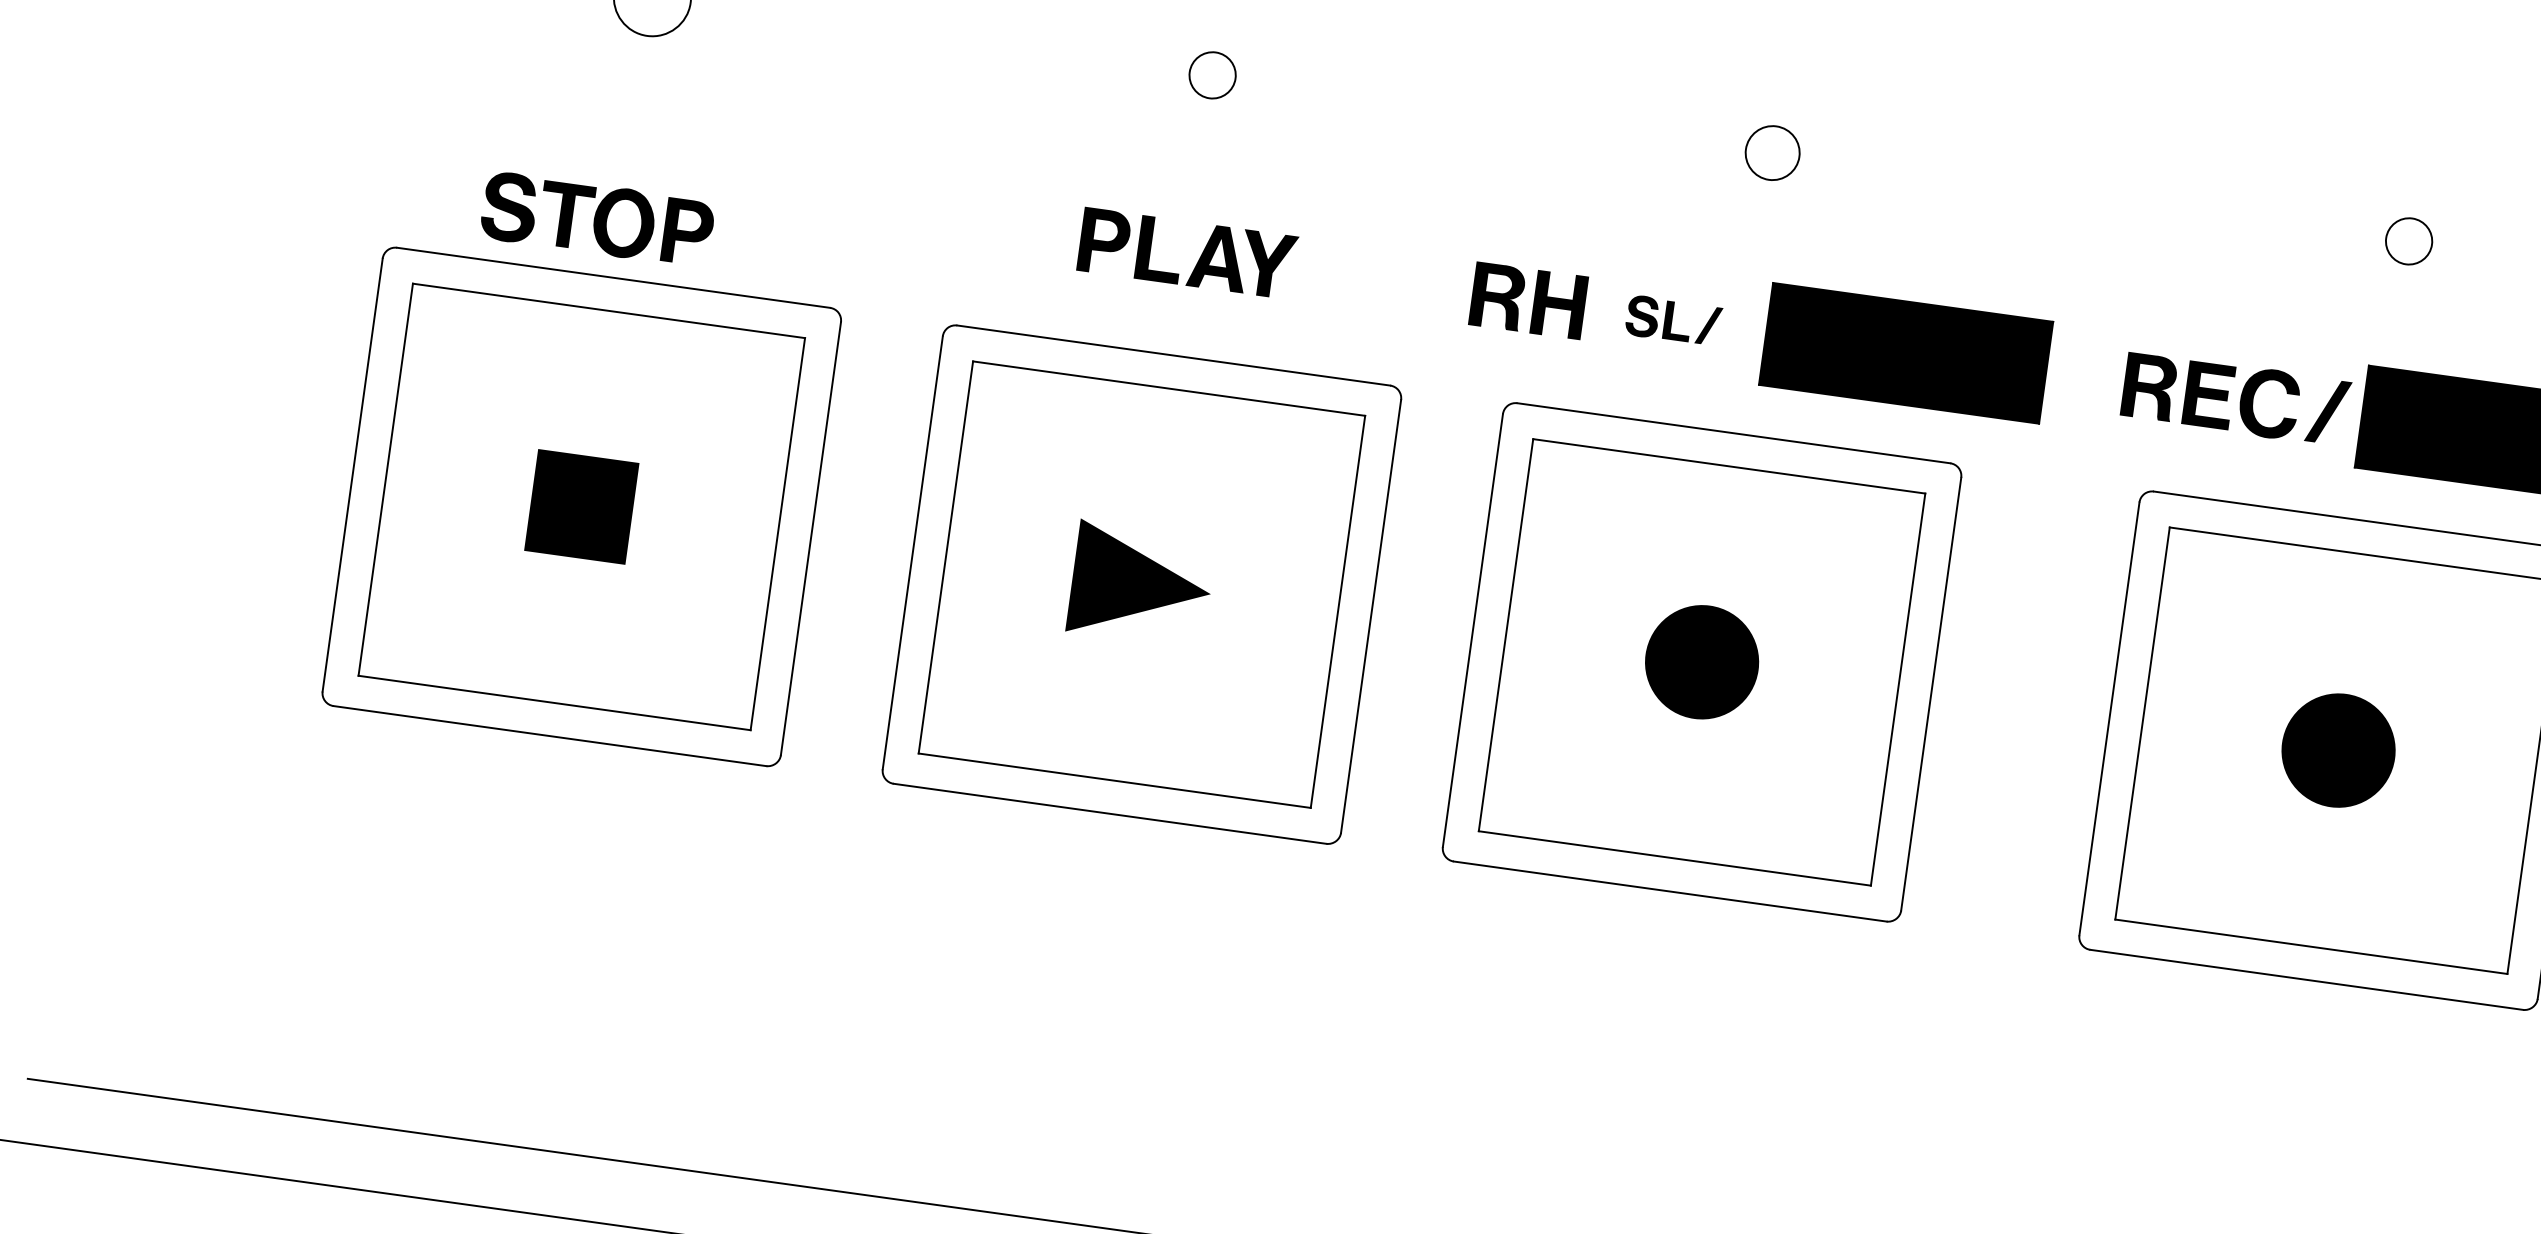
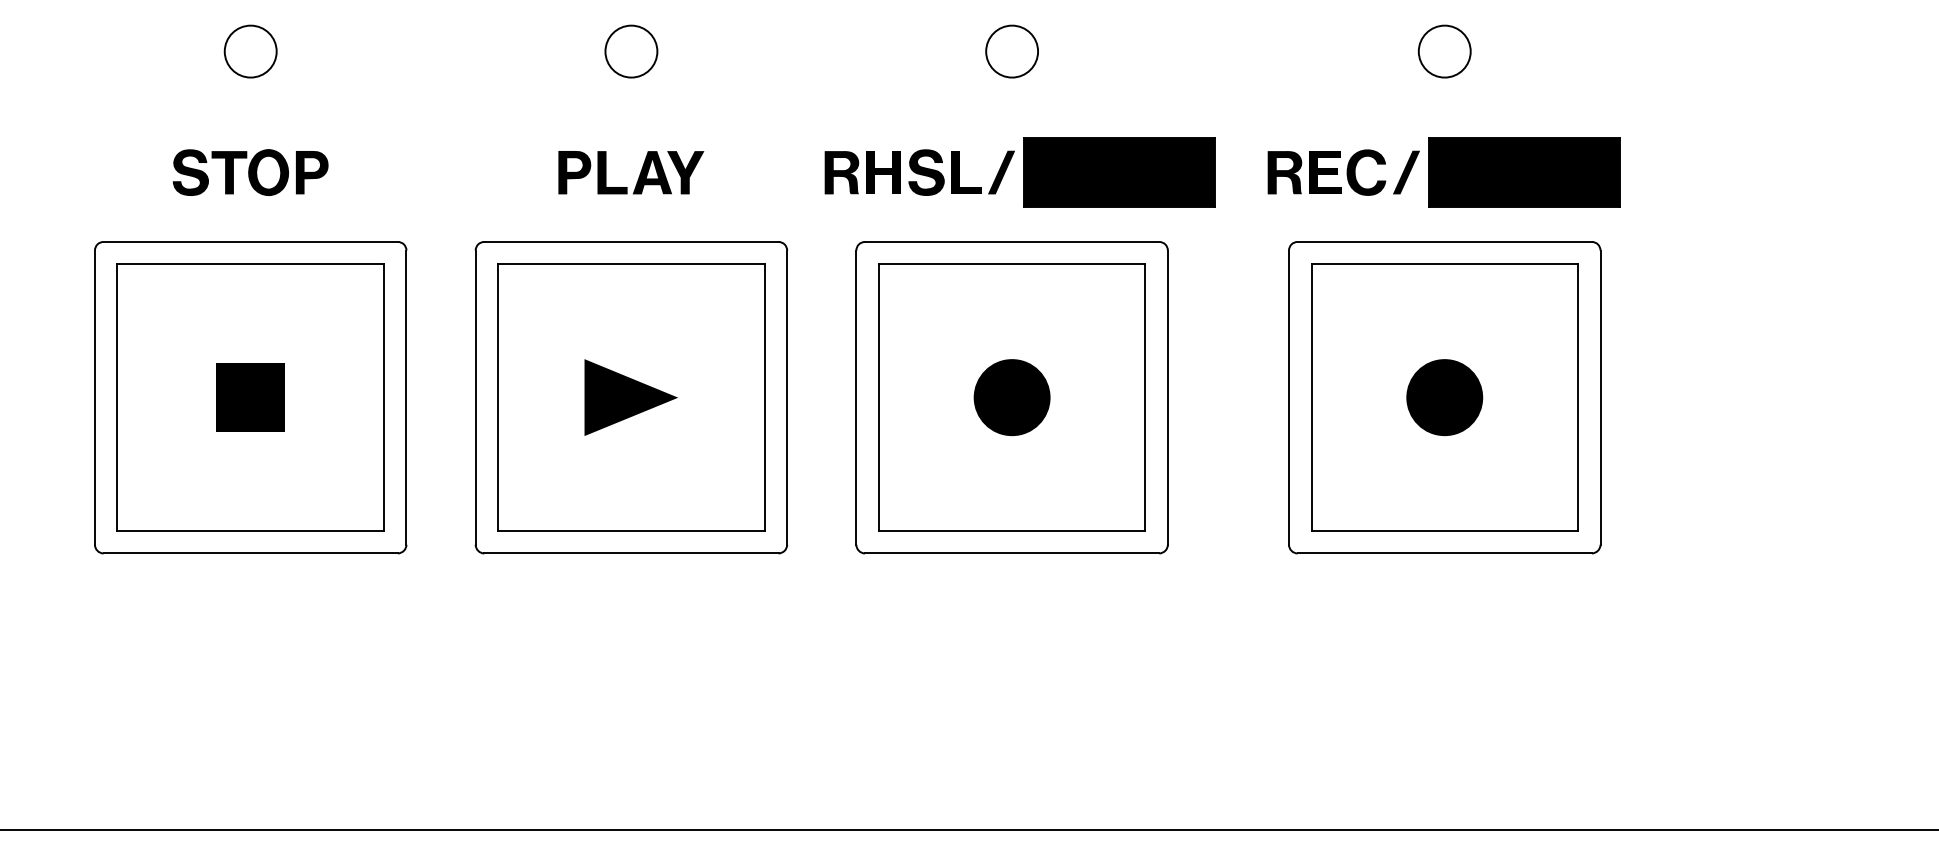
part: (1212, 75) -> (631, 51), size x1.67
part: (1771, 152) -> (1011, 51), size x1.43
part: (597, 219) -> (250, 172), moved
part: (2408, 241) -> (1444, 51), size x1.67
part: (1673, 320) -> (961, 172), size x1.67

